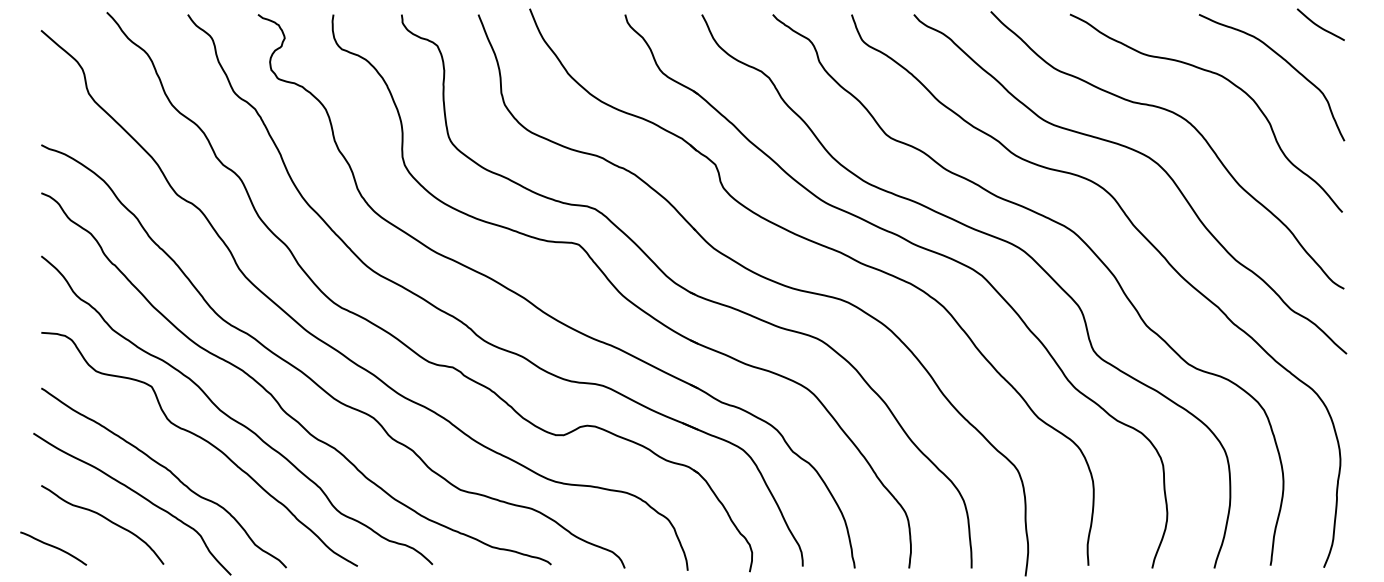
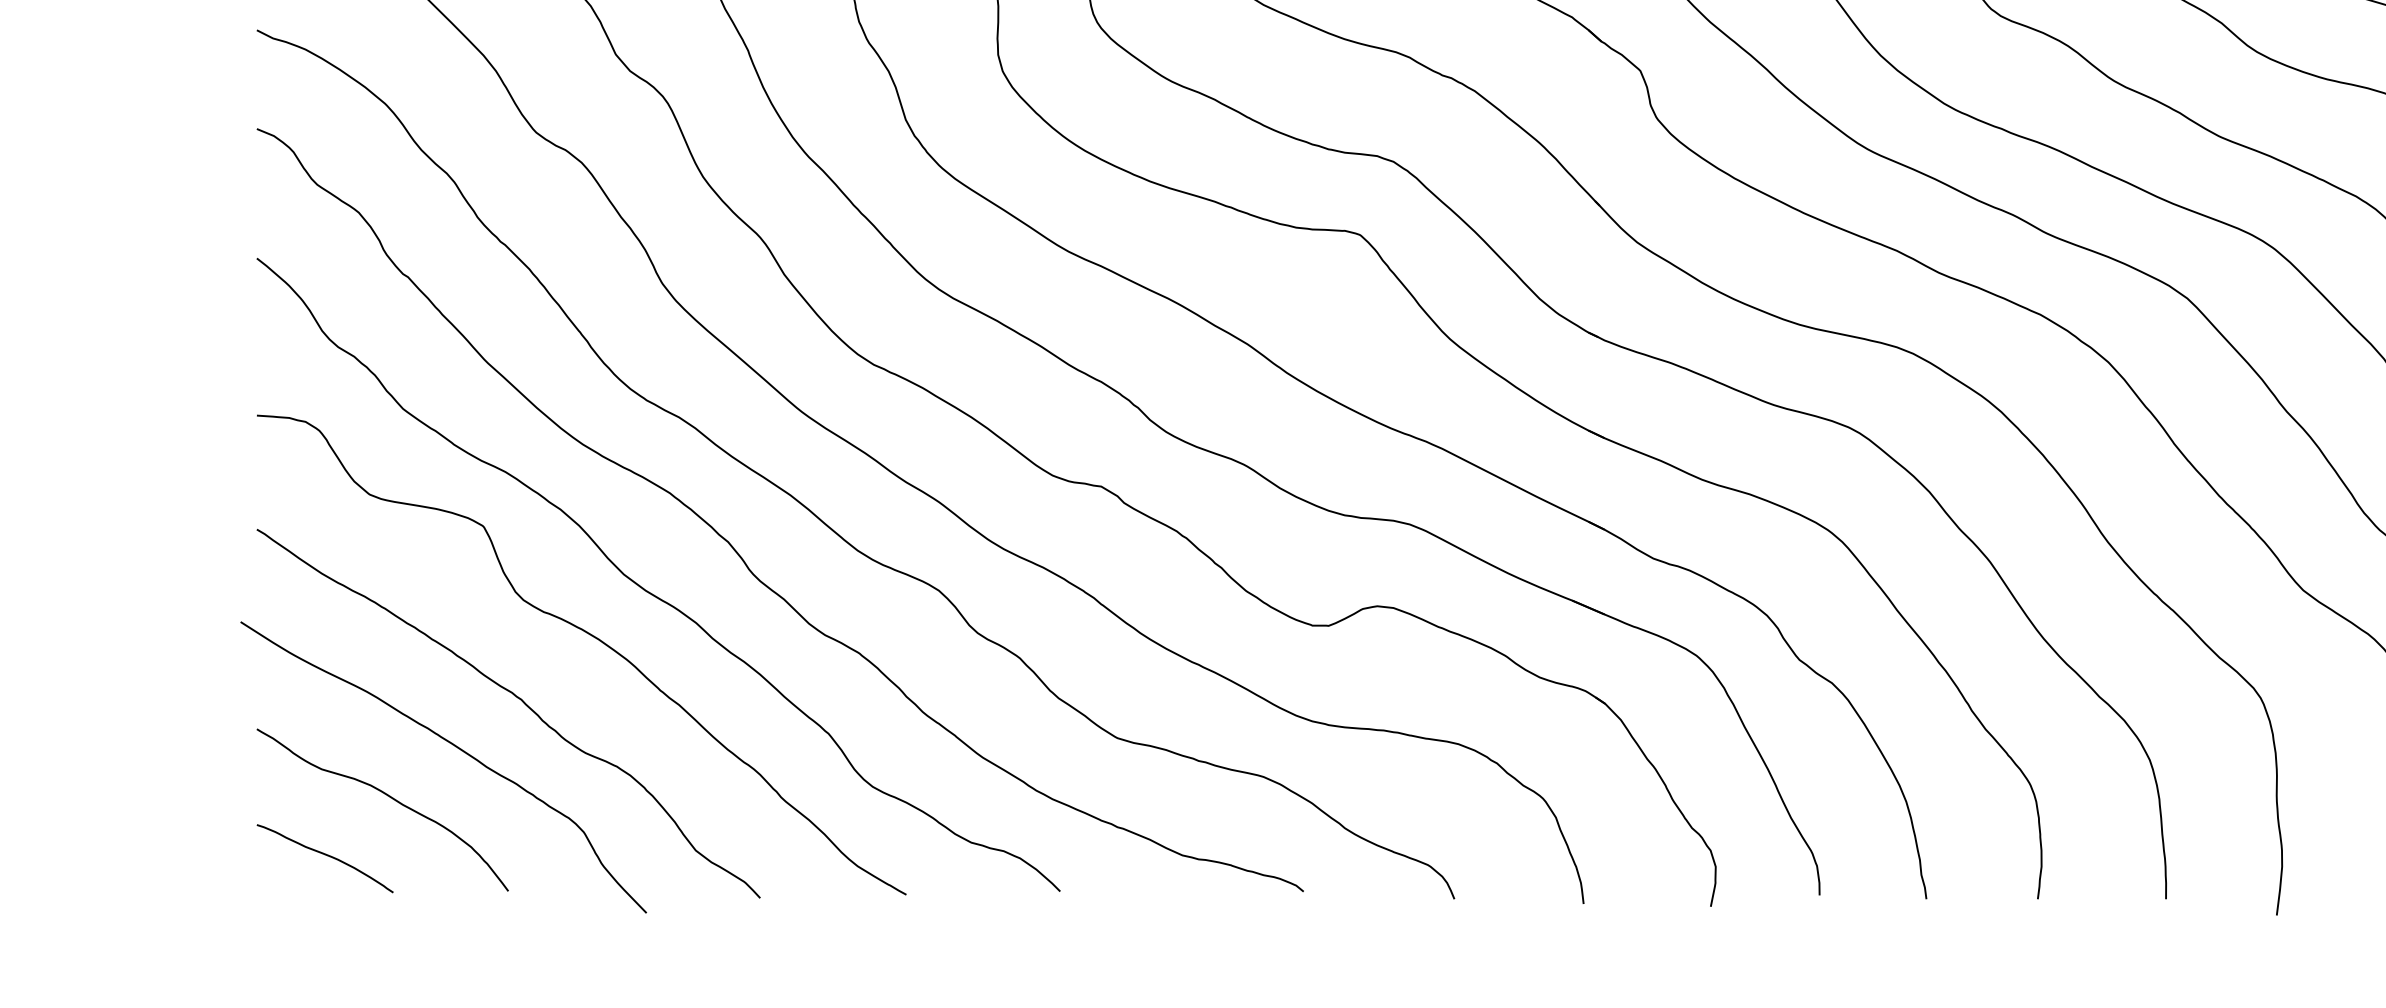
curve: (53, 547) -> (325, 856), moved

